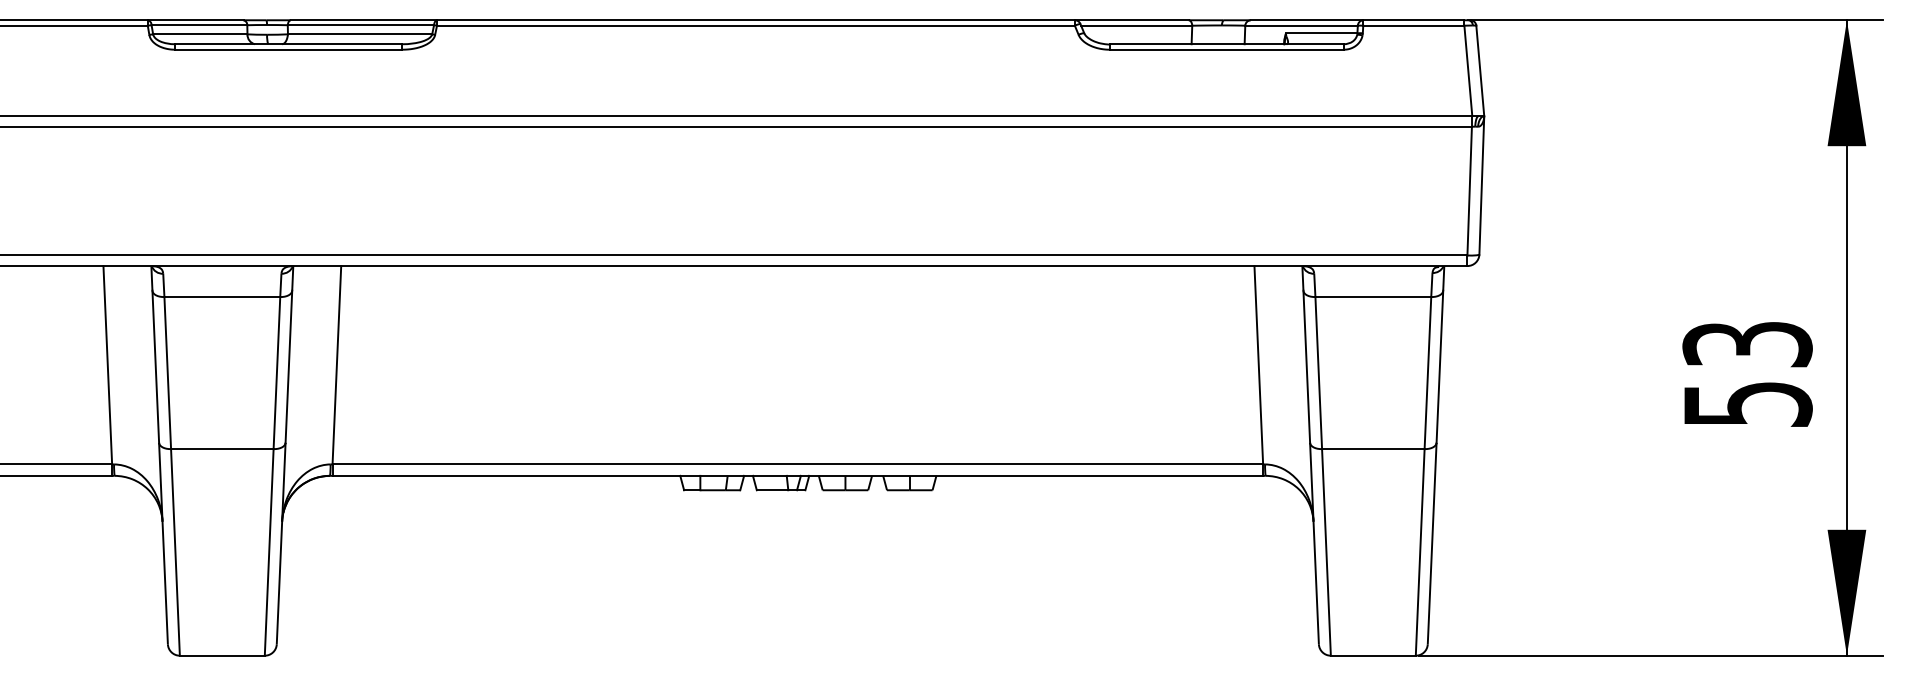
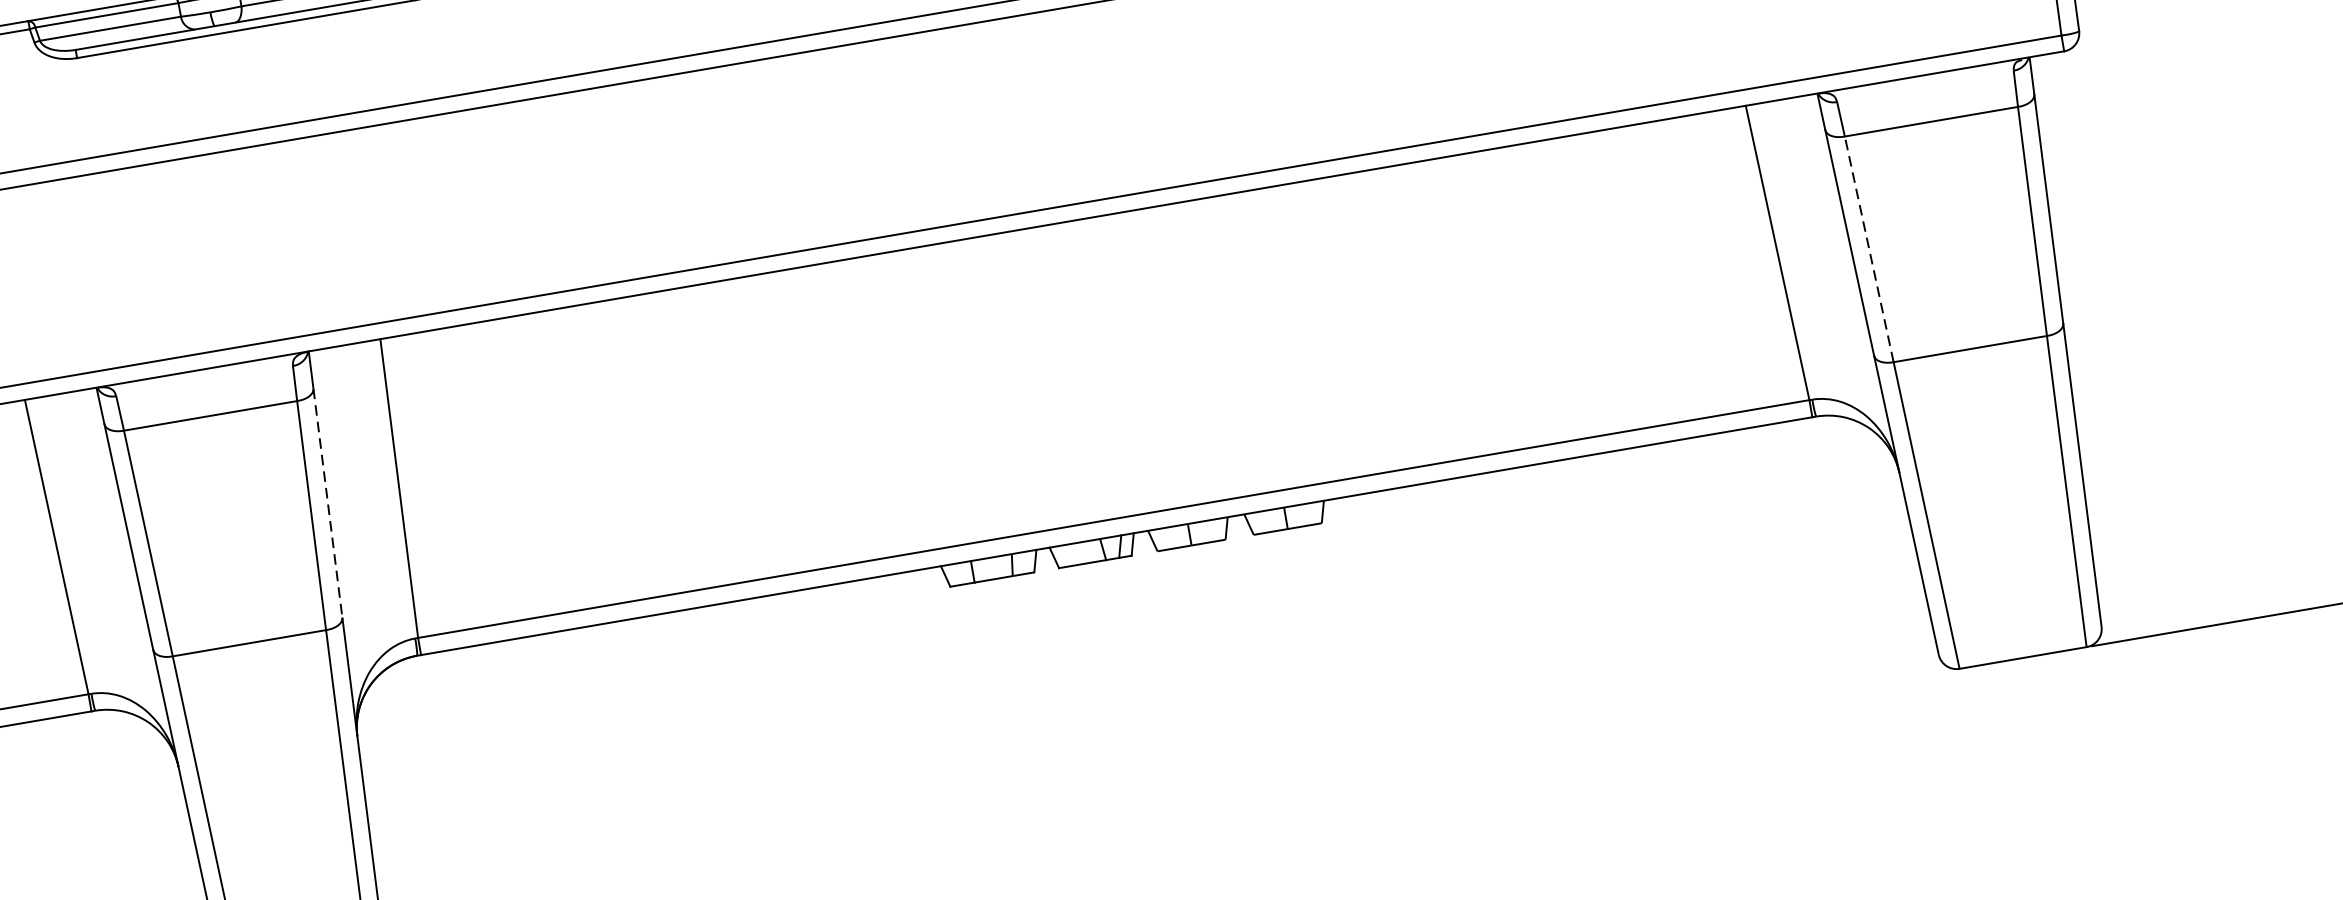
line: (288, 367) -> (327, 504), solid -> dashed
line: (1318, 372) -> (1868, 248), solid -> dashed

